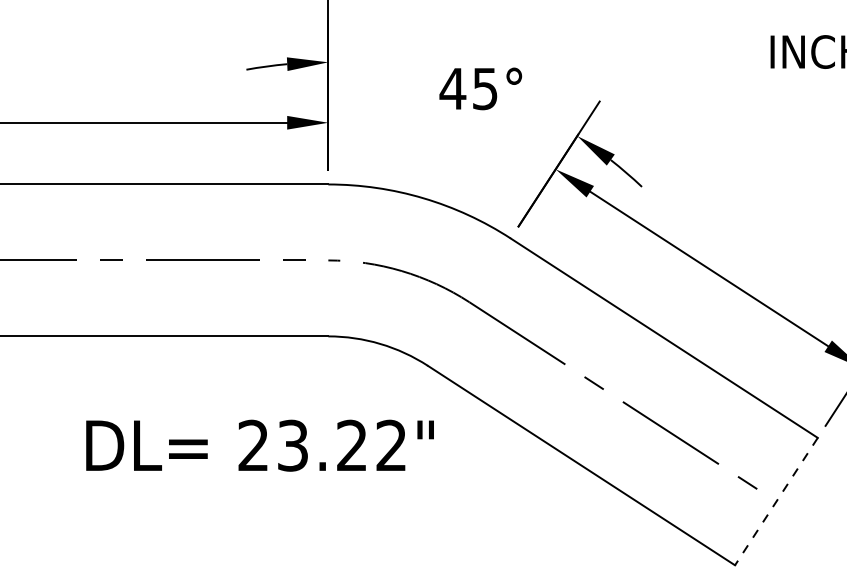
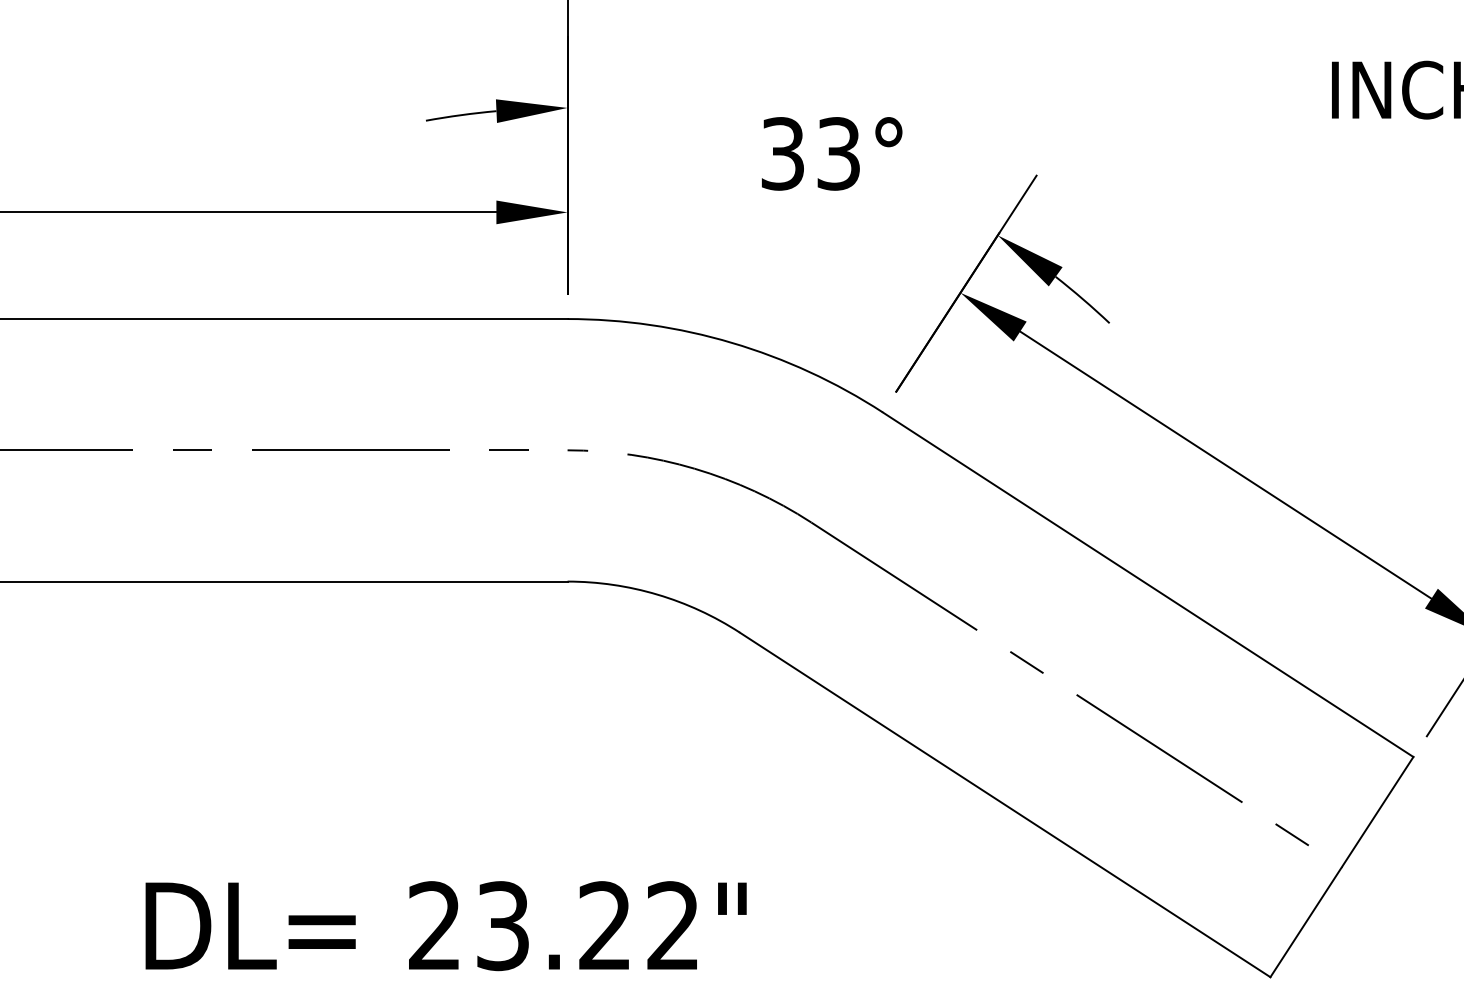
text: (468, 88) -> (809, 153), 45° -> 33°
text: (259, 445) -> (445, 925), moved
line: (776, 501) -> (1342, 866), dashed -> solid

